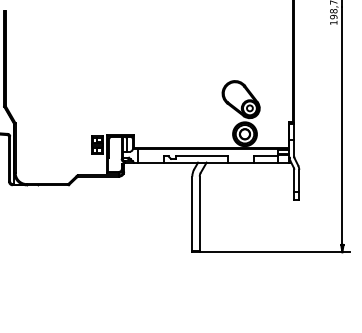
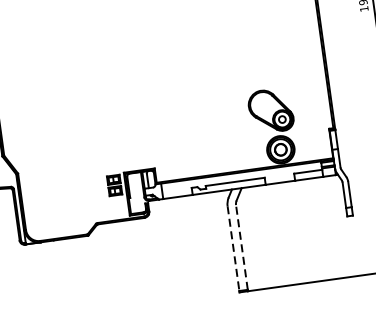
line: (199, 213) -> (241, 247), solid -> dashed
line: (192, 214) -> (233, 249), solid -> dashed

